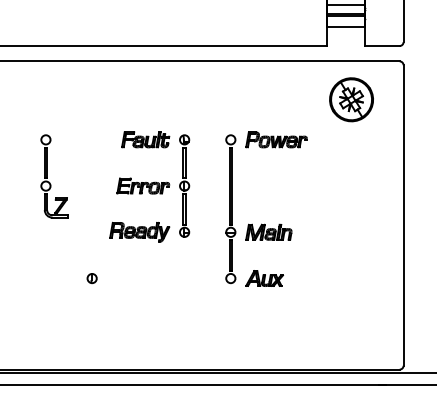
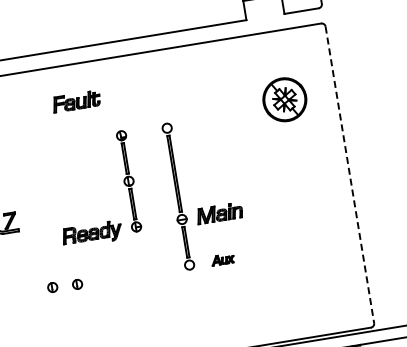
part: (351, 99) -> (284, 99), moved
part: (145, 139) -> (76, 101), moved
part: (276, 139) -> (212, 120), removed
part: (143, 185) -> (88, 187), removed
line: (403, 216) -> (349, 175), solid -> dashed
part: (264, 278) -> (222, 259), size x0.6
part: (116, 279) -> (76, 284), added

